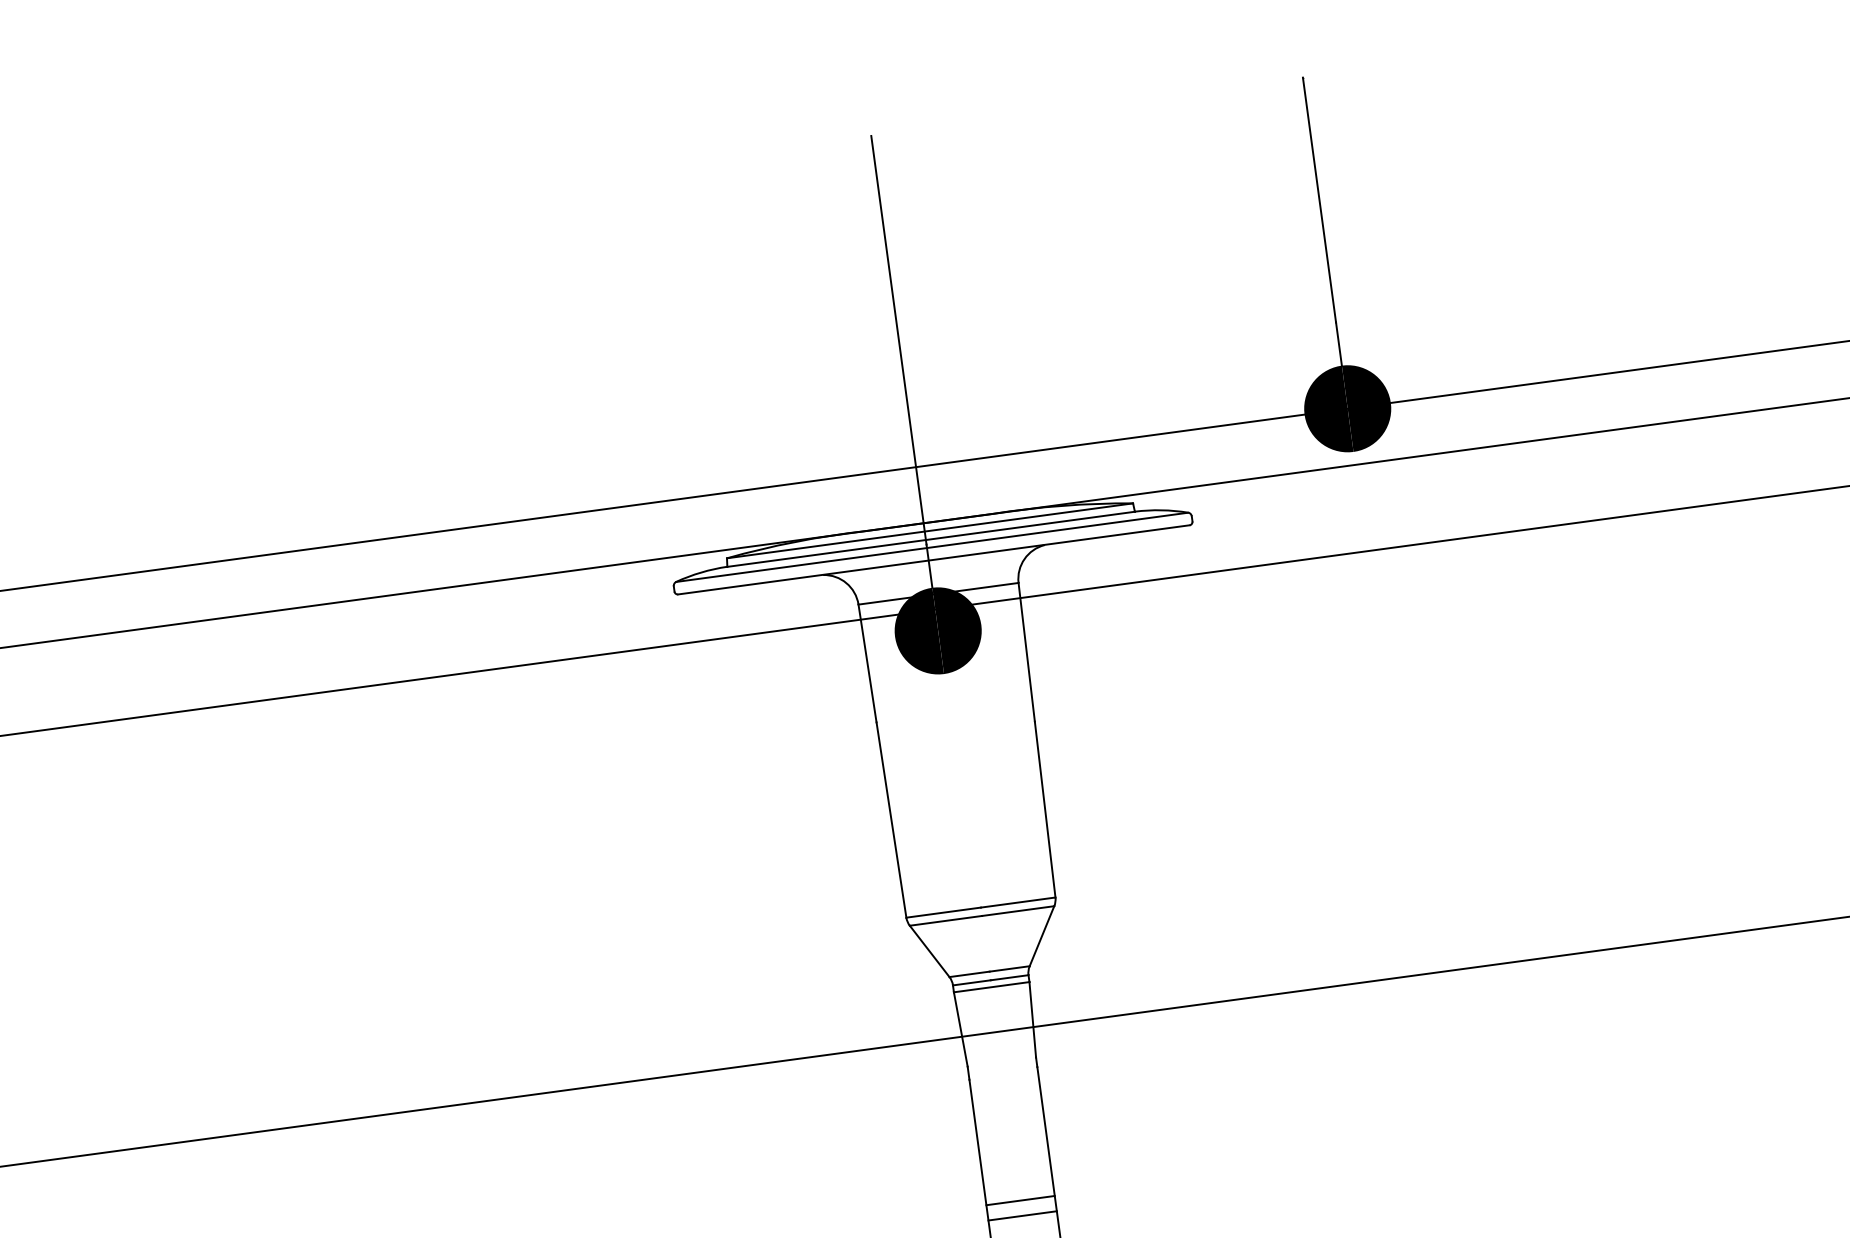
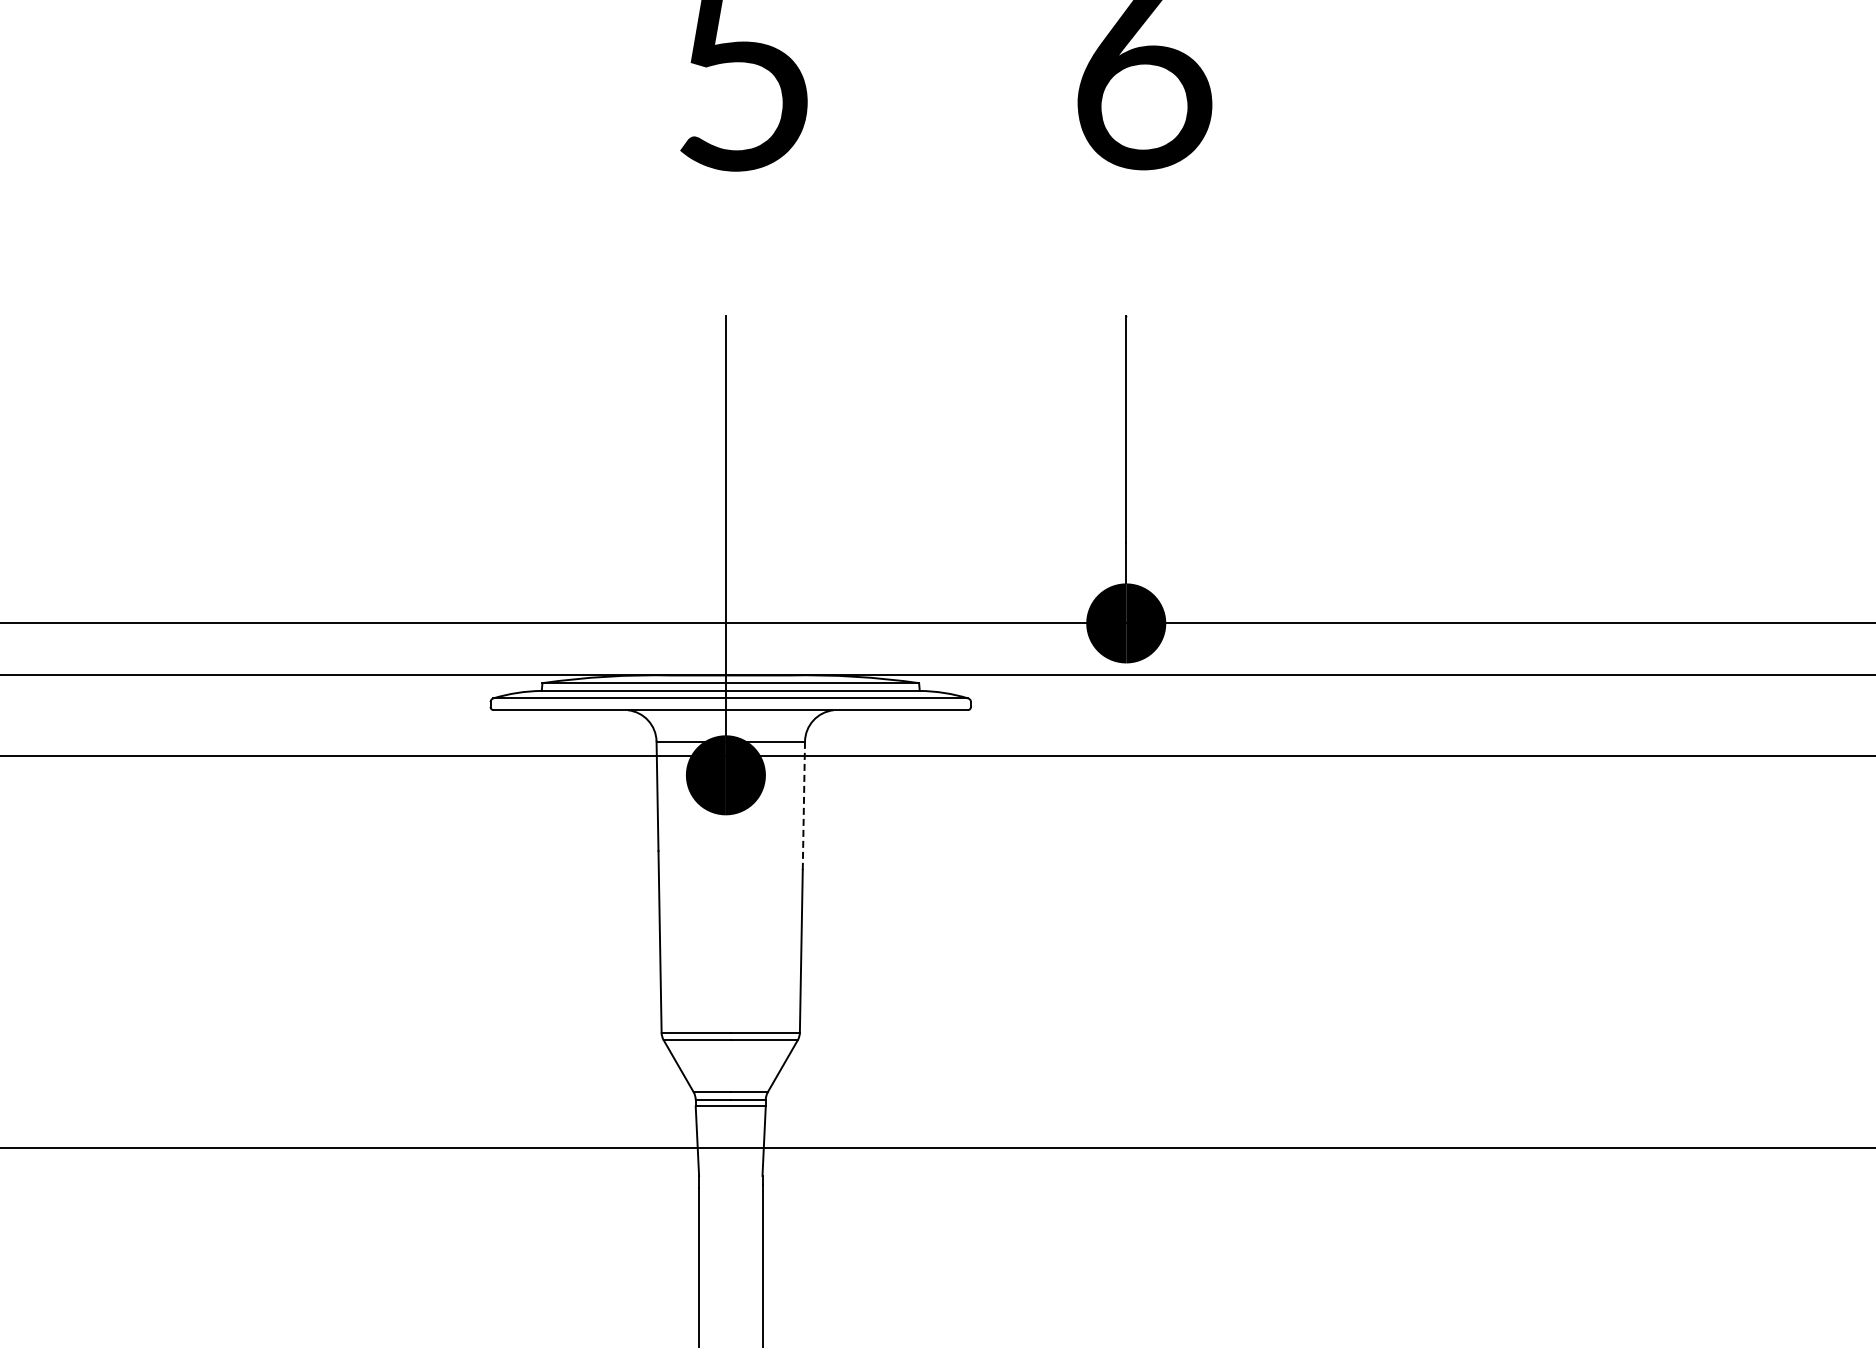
line: (1026, 652) -> (803, 805), solid -> dashed
line: (1020, 1200) -> (730, 1304), removed
line: (1022, 1215) -> (730, 1318), removed

